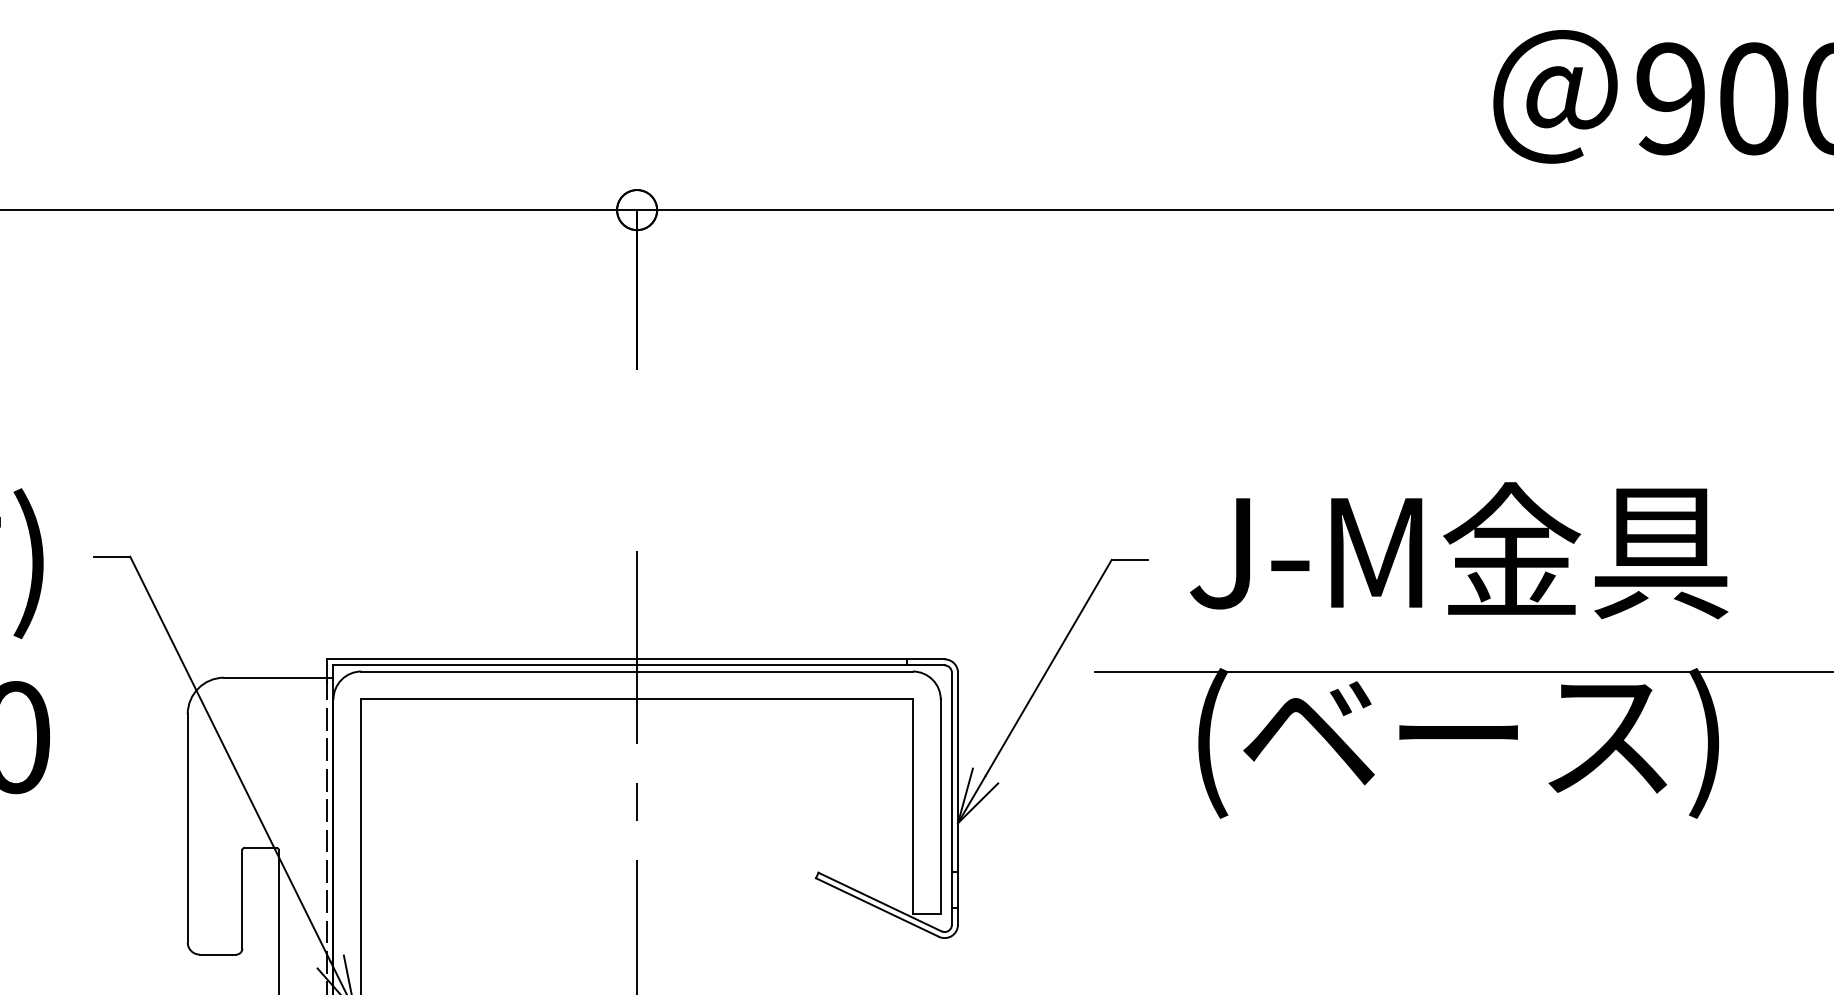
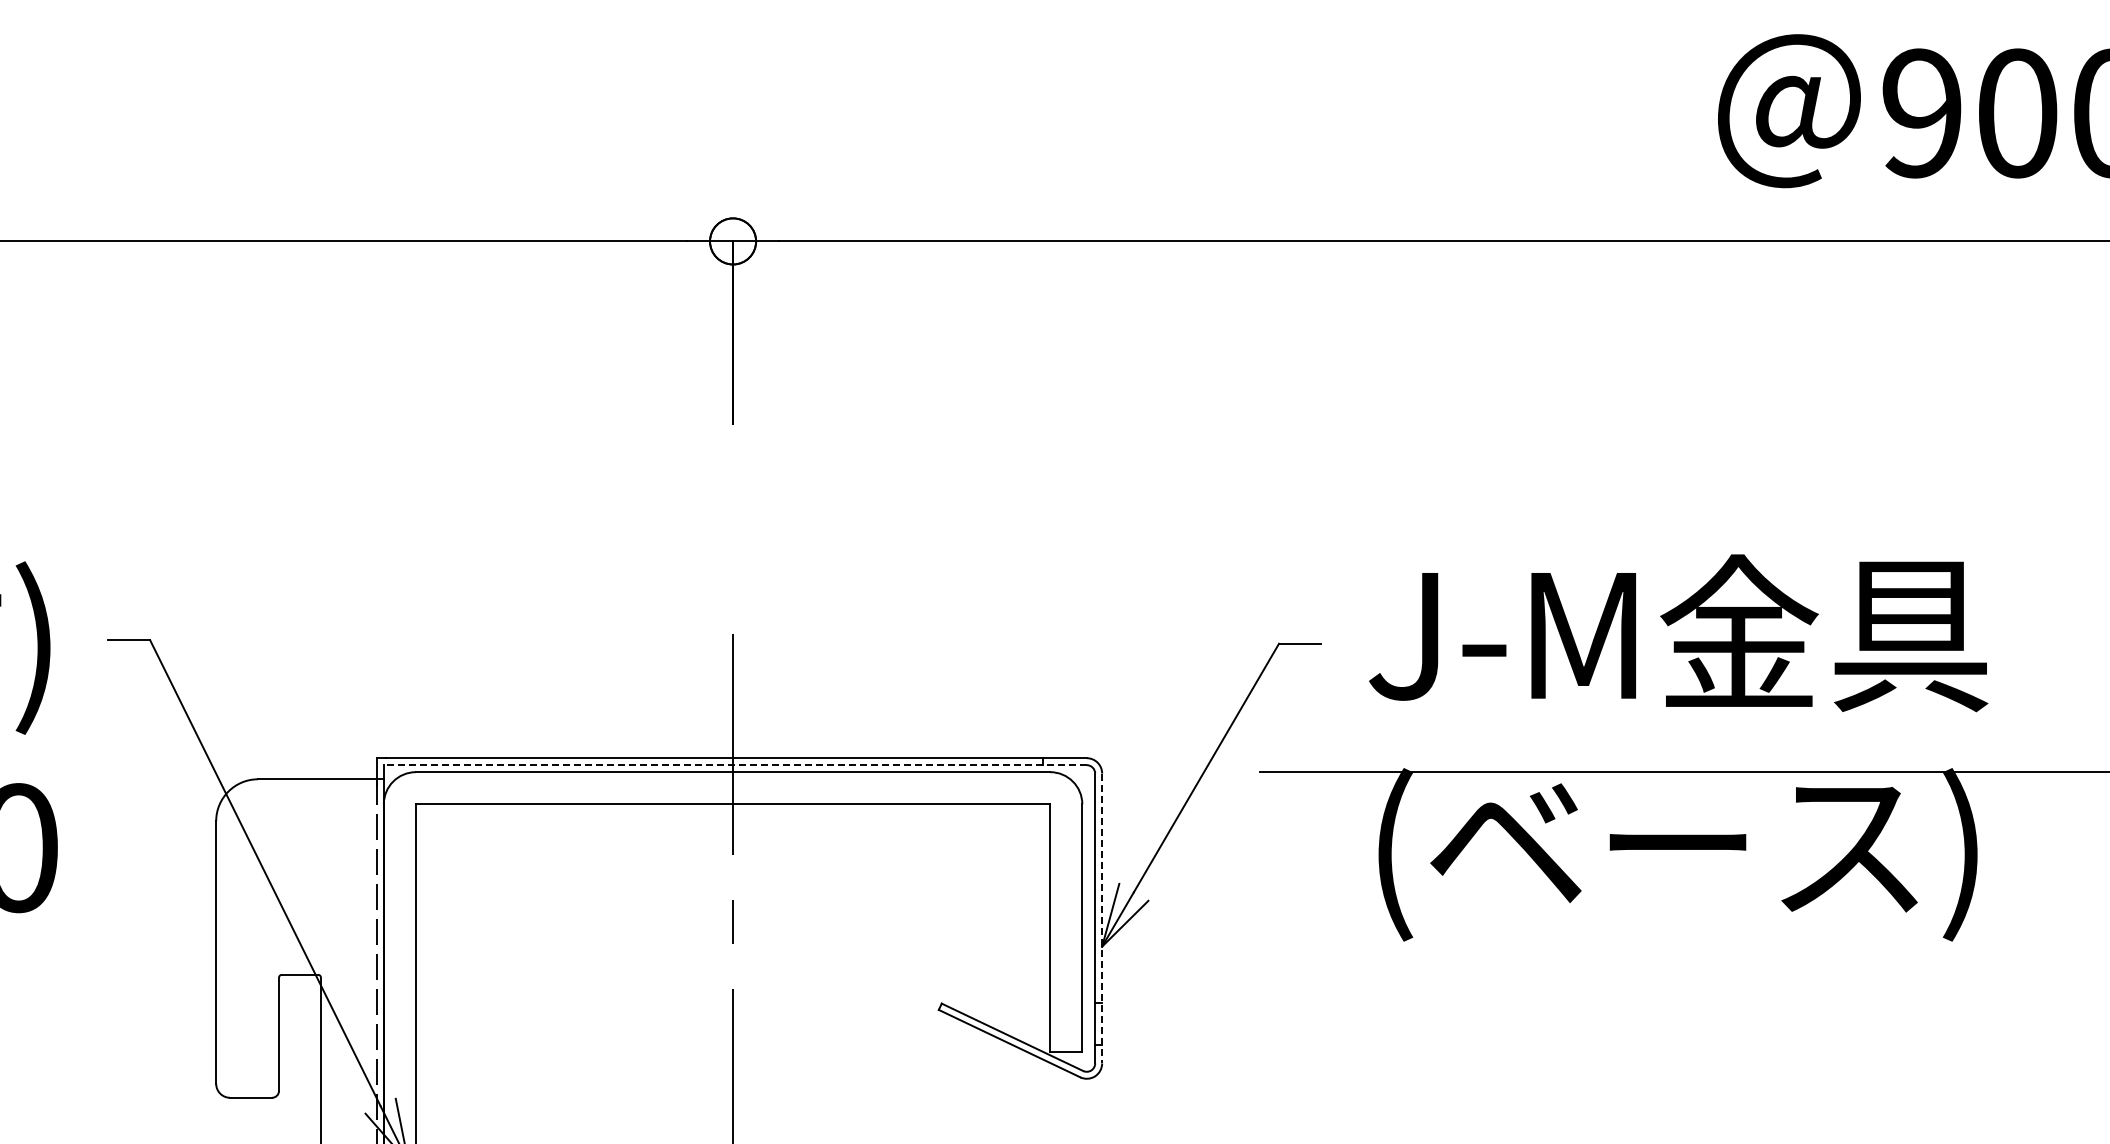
line: (638, 665) -> (734, 765), solid -> dashed
line: (958, 798) -> (1102, 918), solid -> dashed

